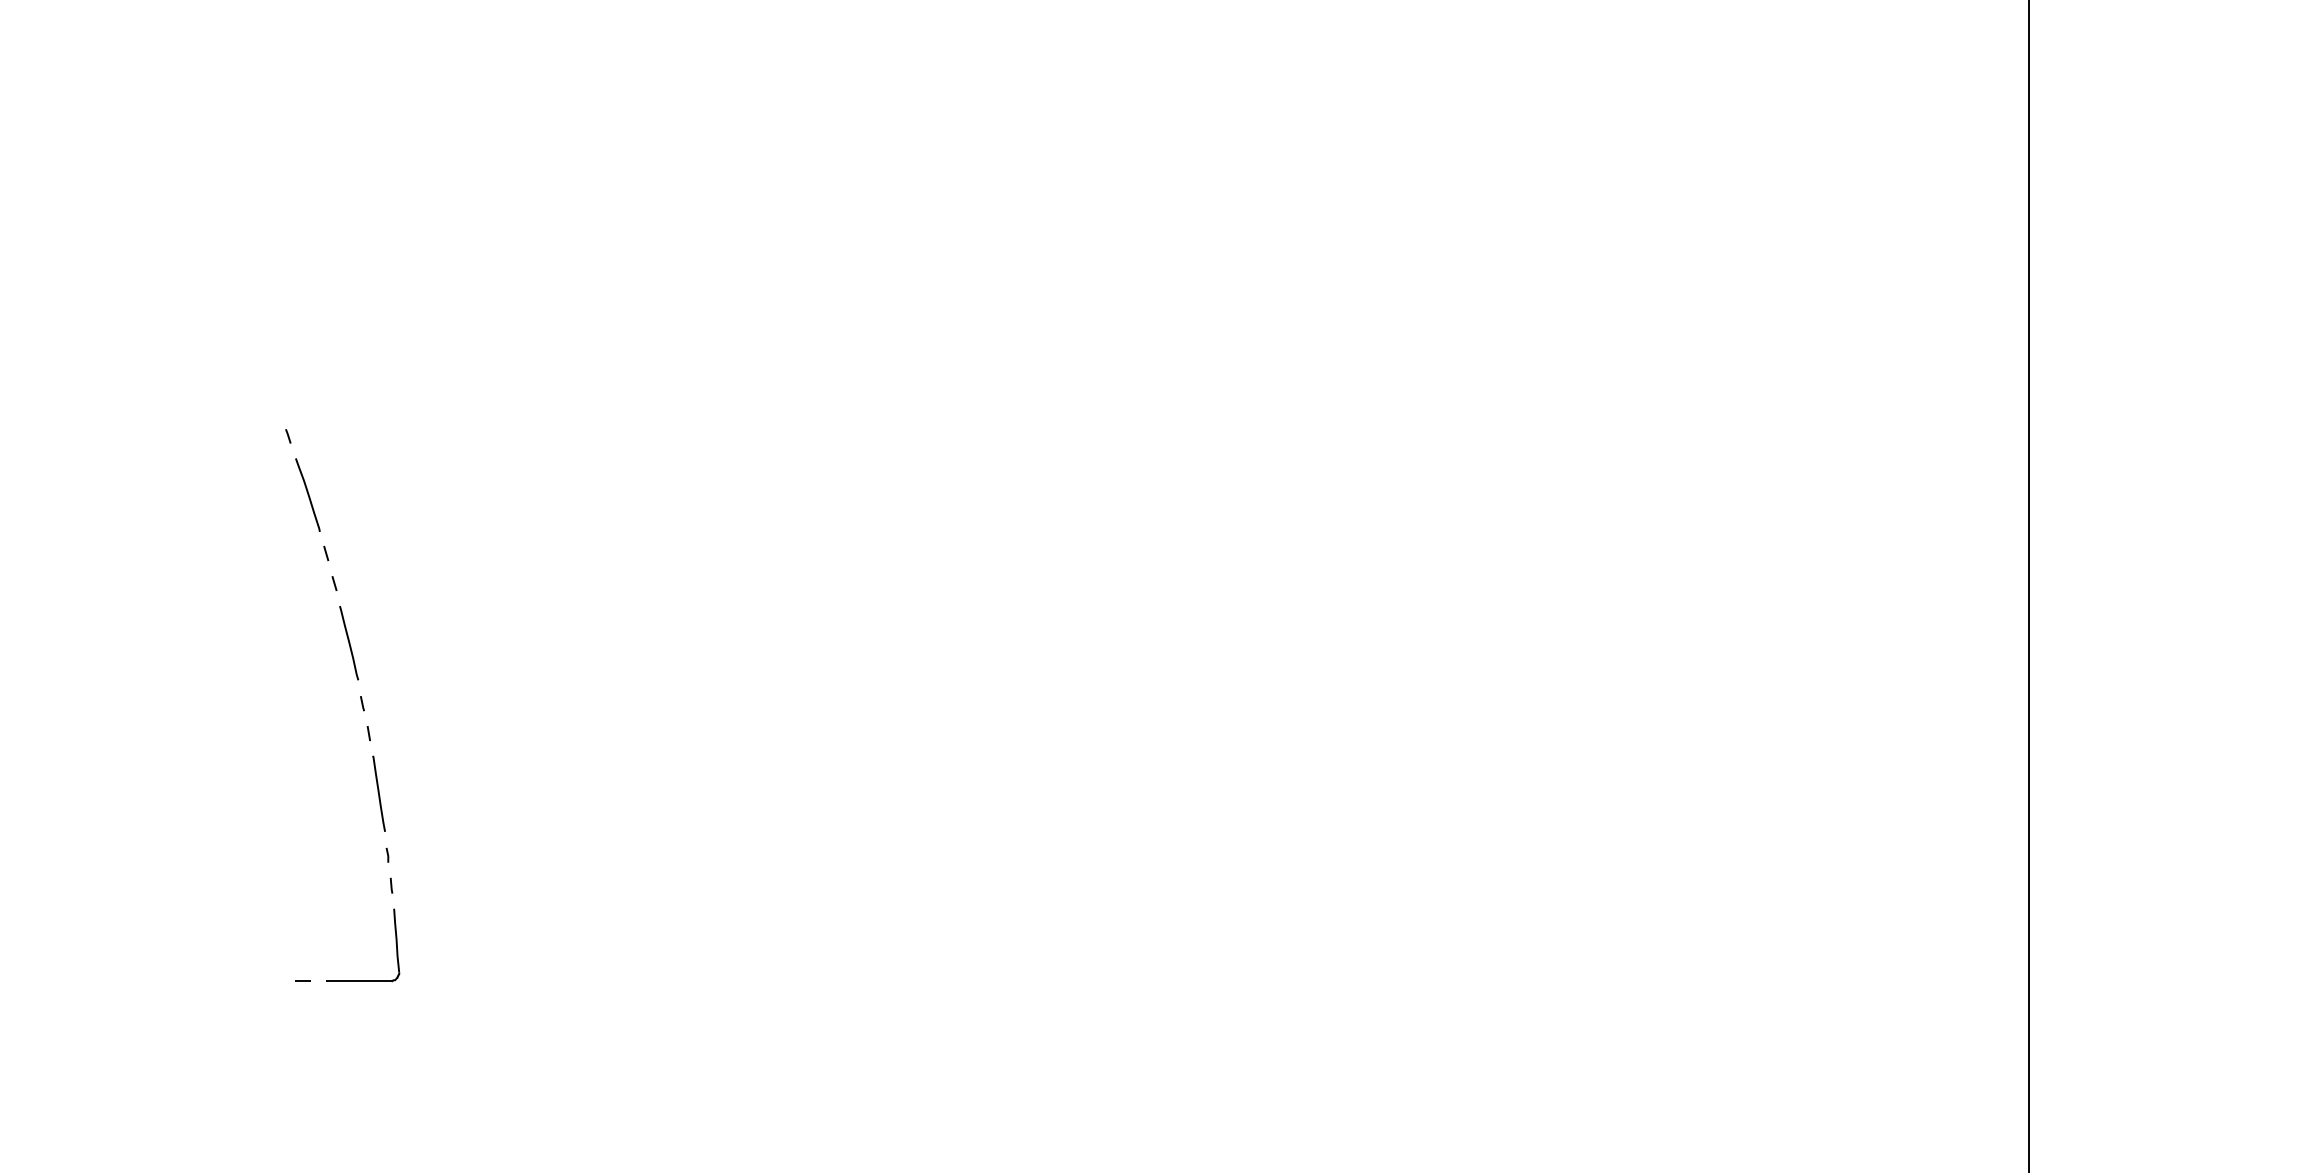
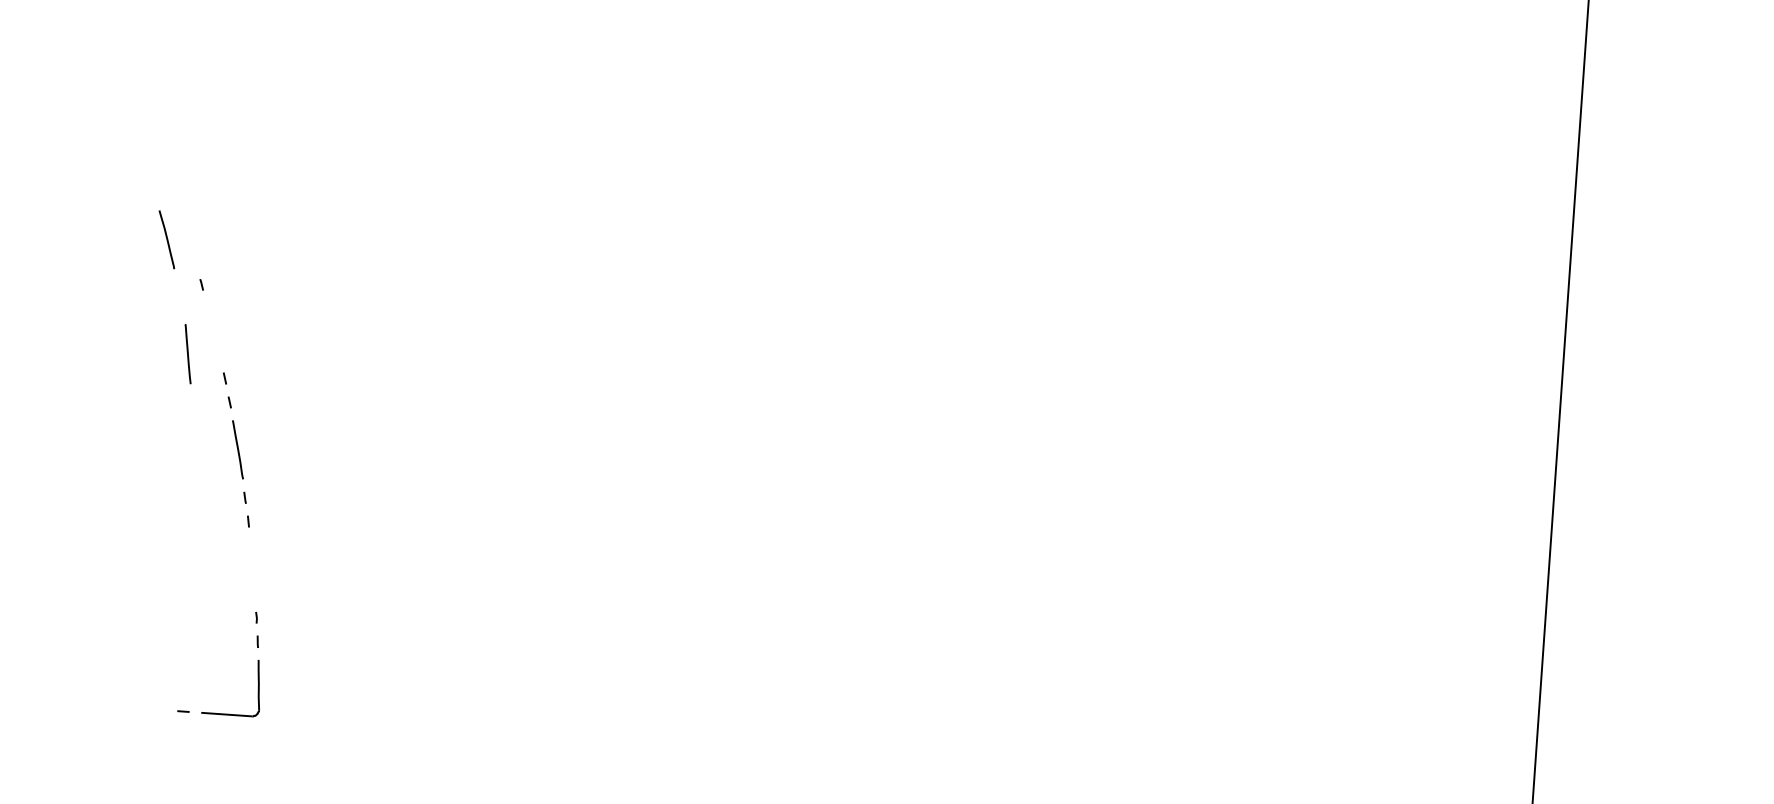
line: (307, 494) -> (166, 239), moved
line: (378, 793) -> (187, 353), moved

